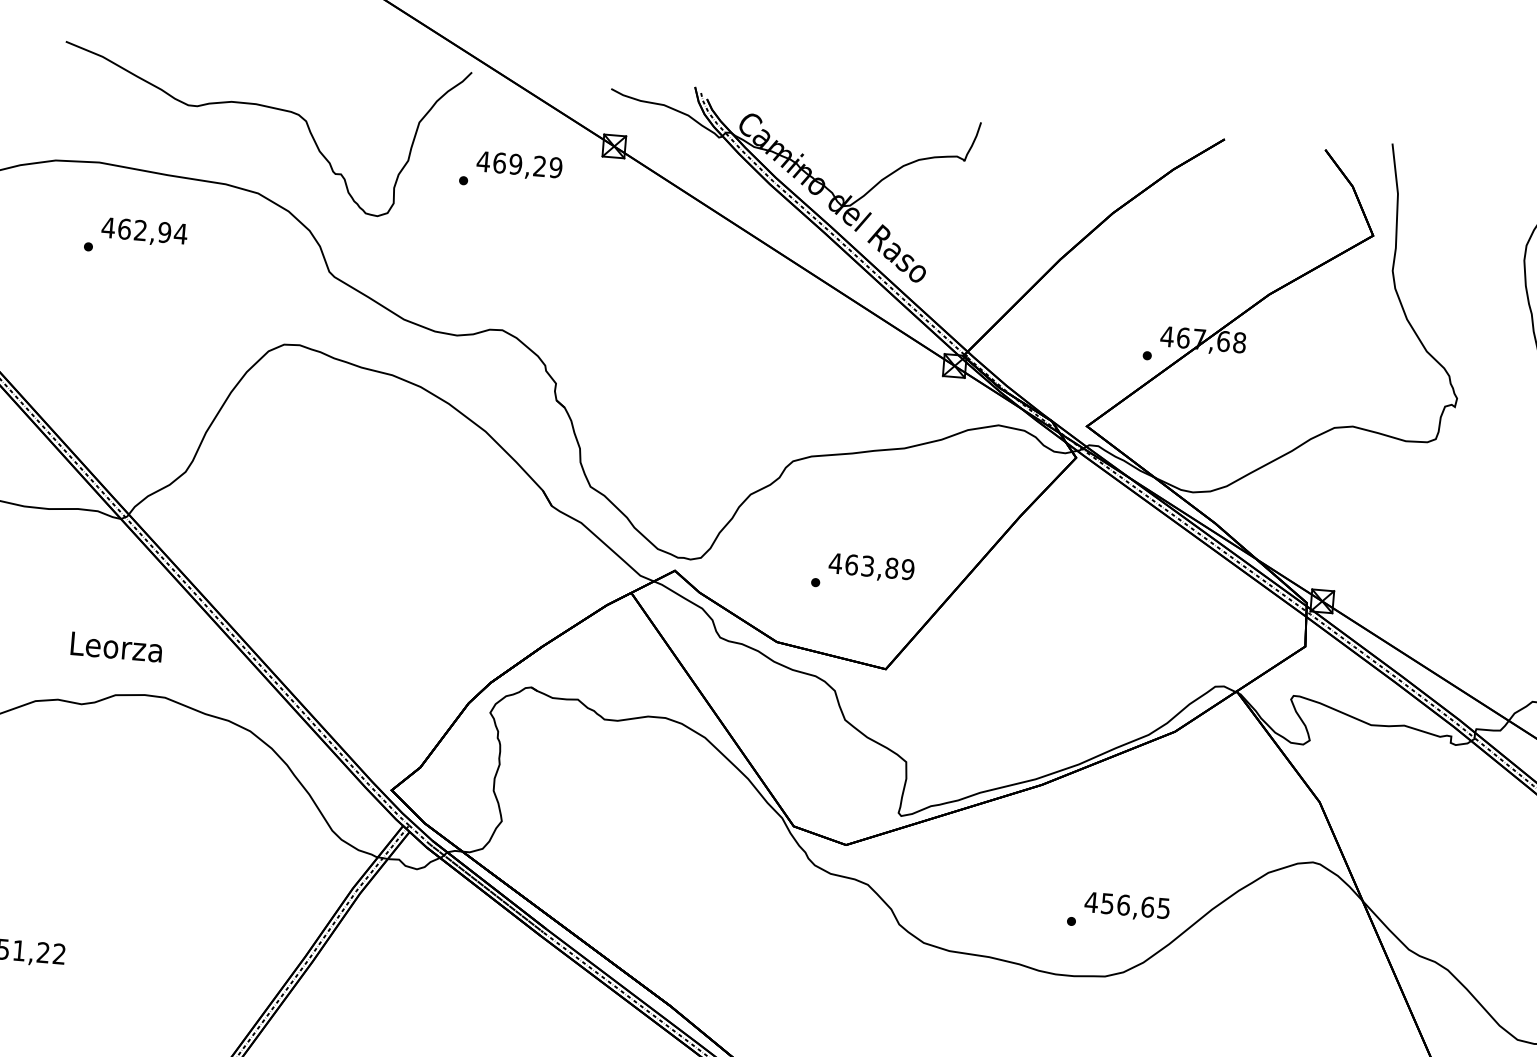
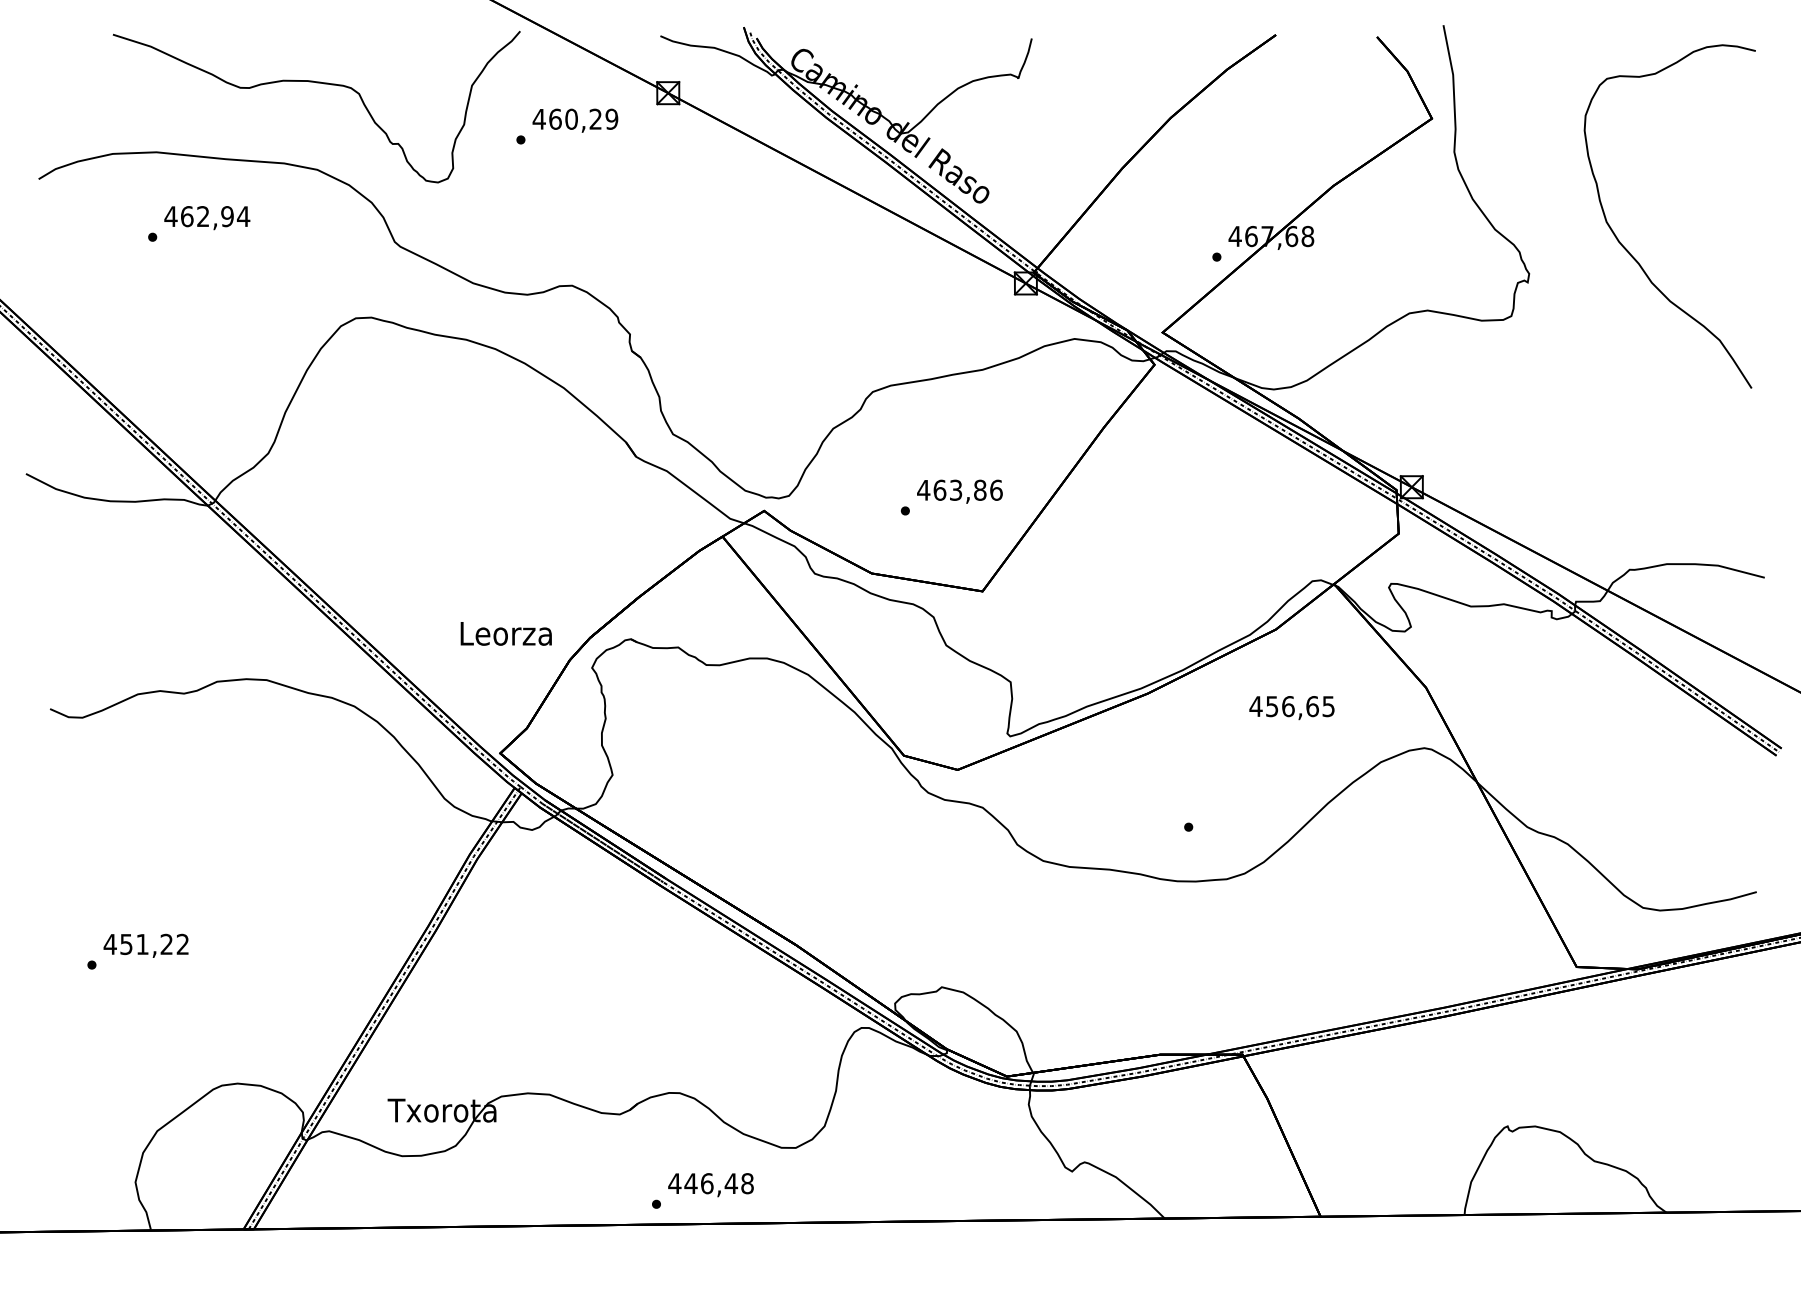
text: (515, 164) -> (571, 119), 469,29 -> 460,29
text: (908, 568) -> (996, 489), 463,89 -> 463,86
text: (115, 646) -> (505, 633), moved
text: (1126, 907) -> (1291, 708), moved

